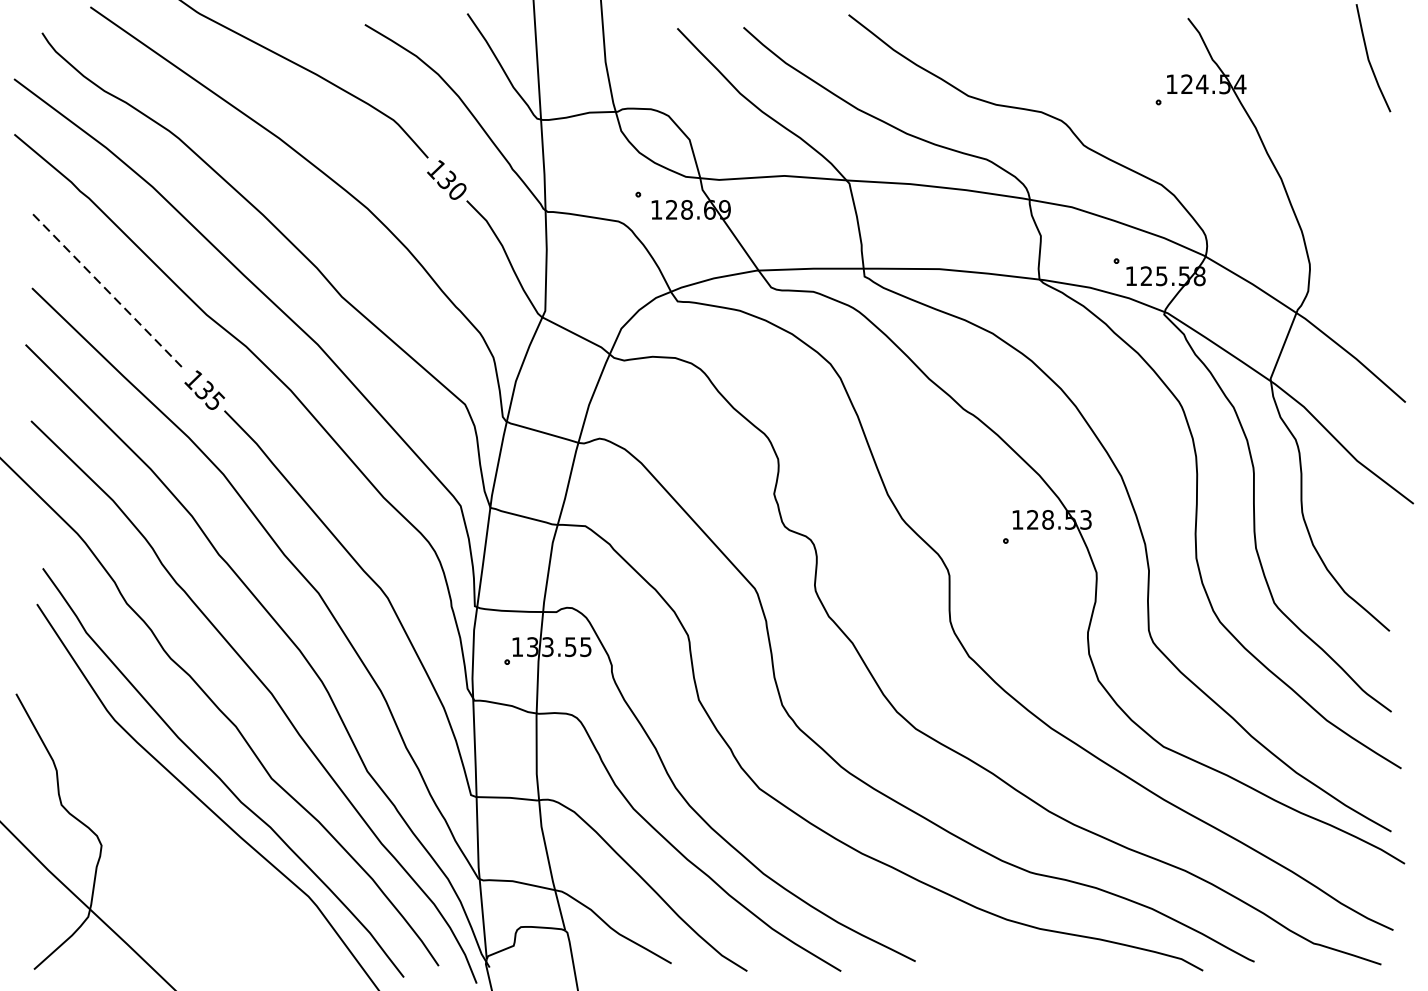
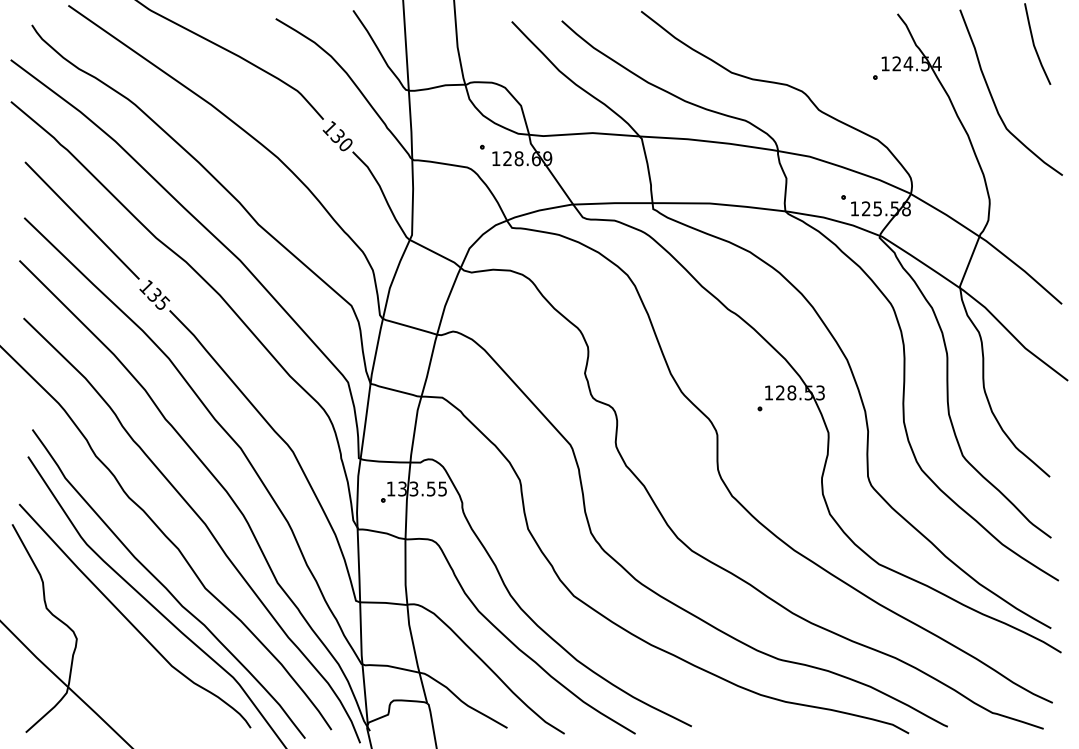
curve: (1316, 132) -> (994, 100), added
line: (109, 291) -> (82, 220), dashed -> solid
curve: (171, 821) -> (129, 620), added

